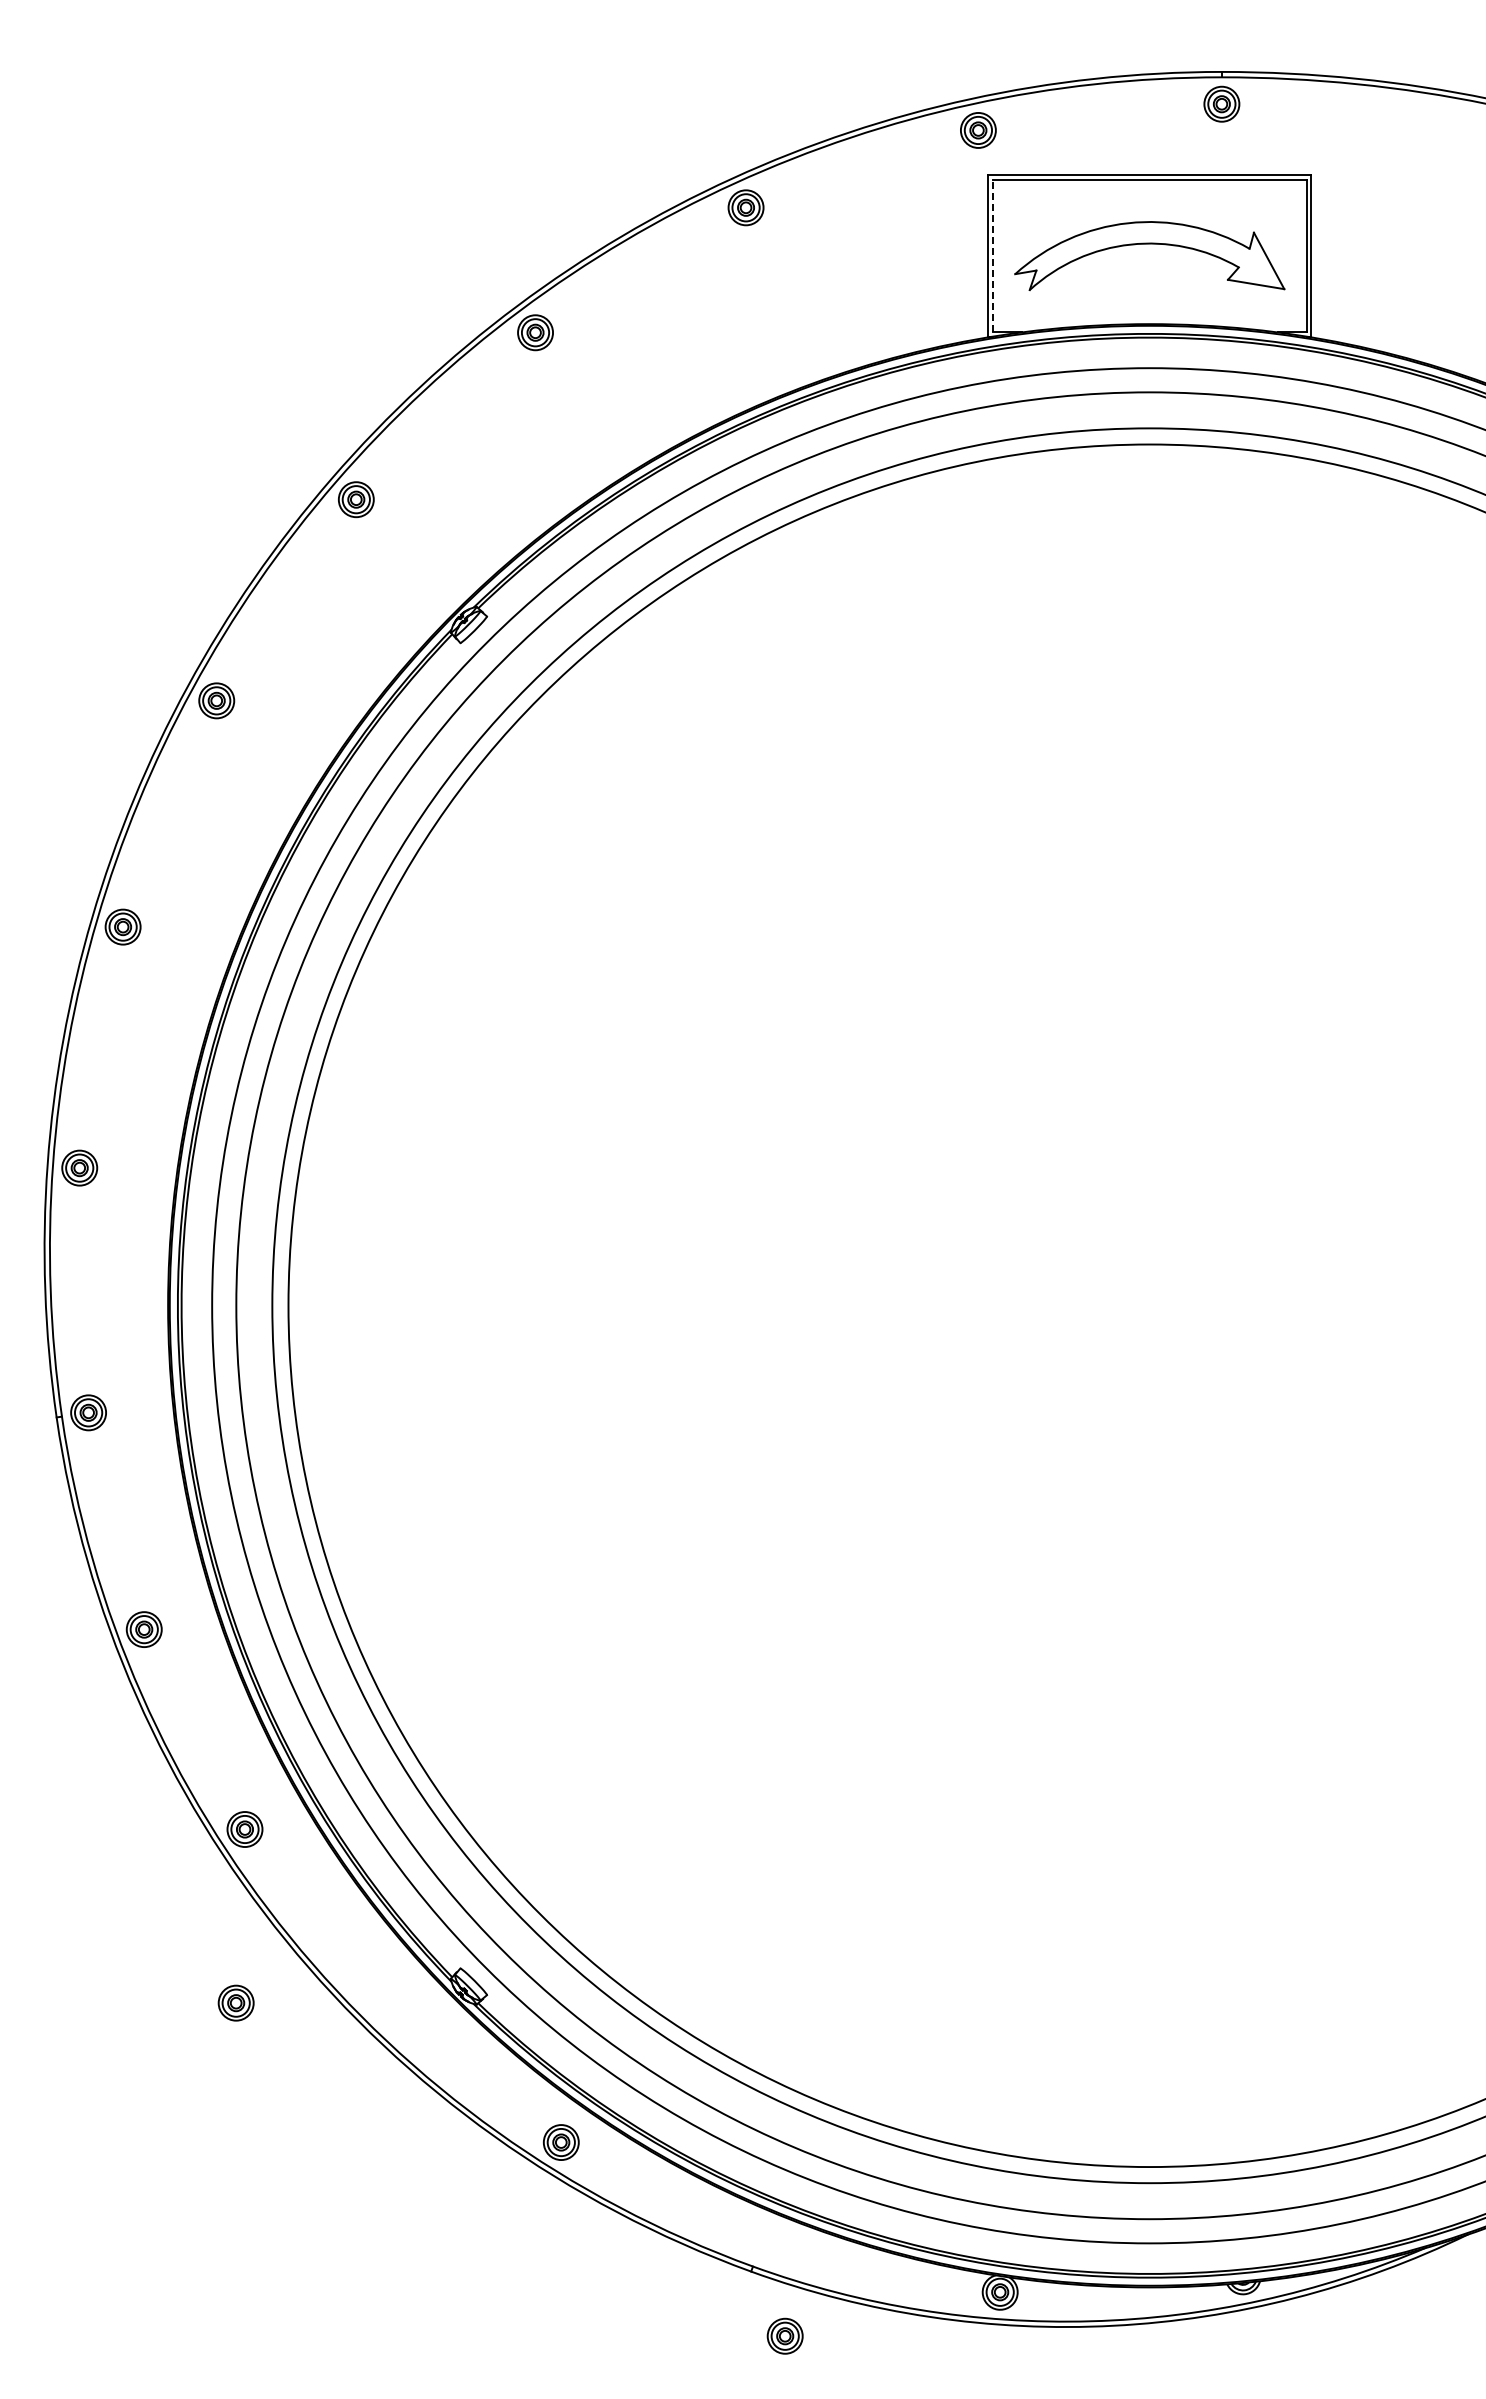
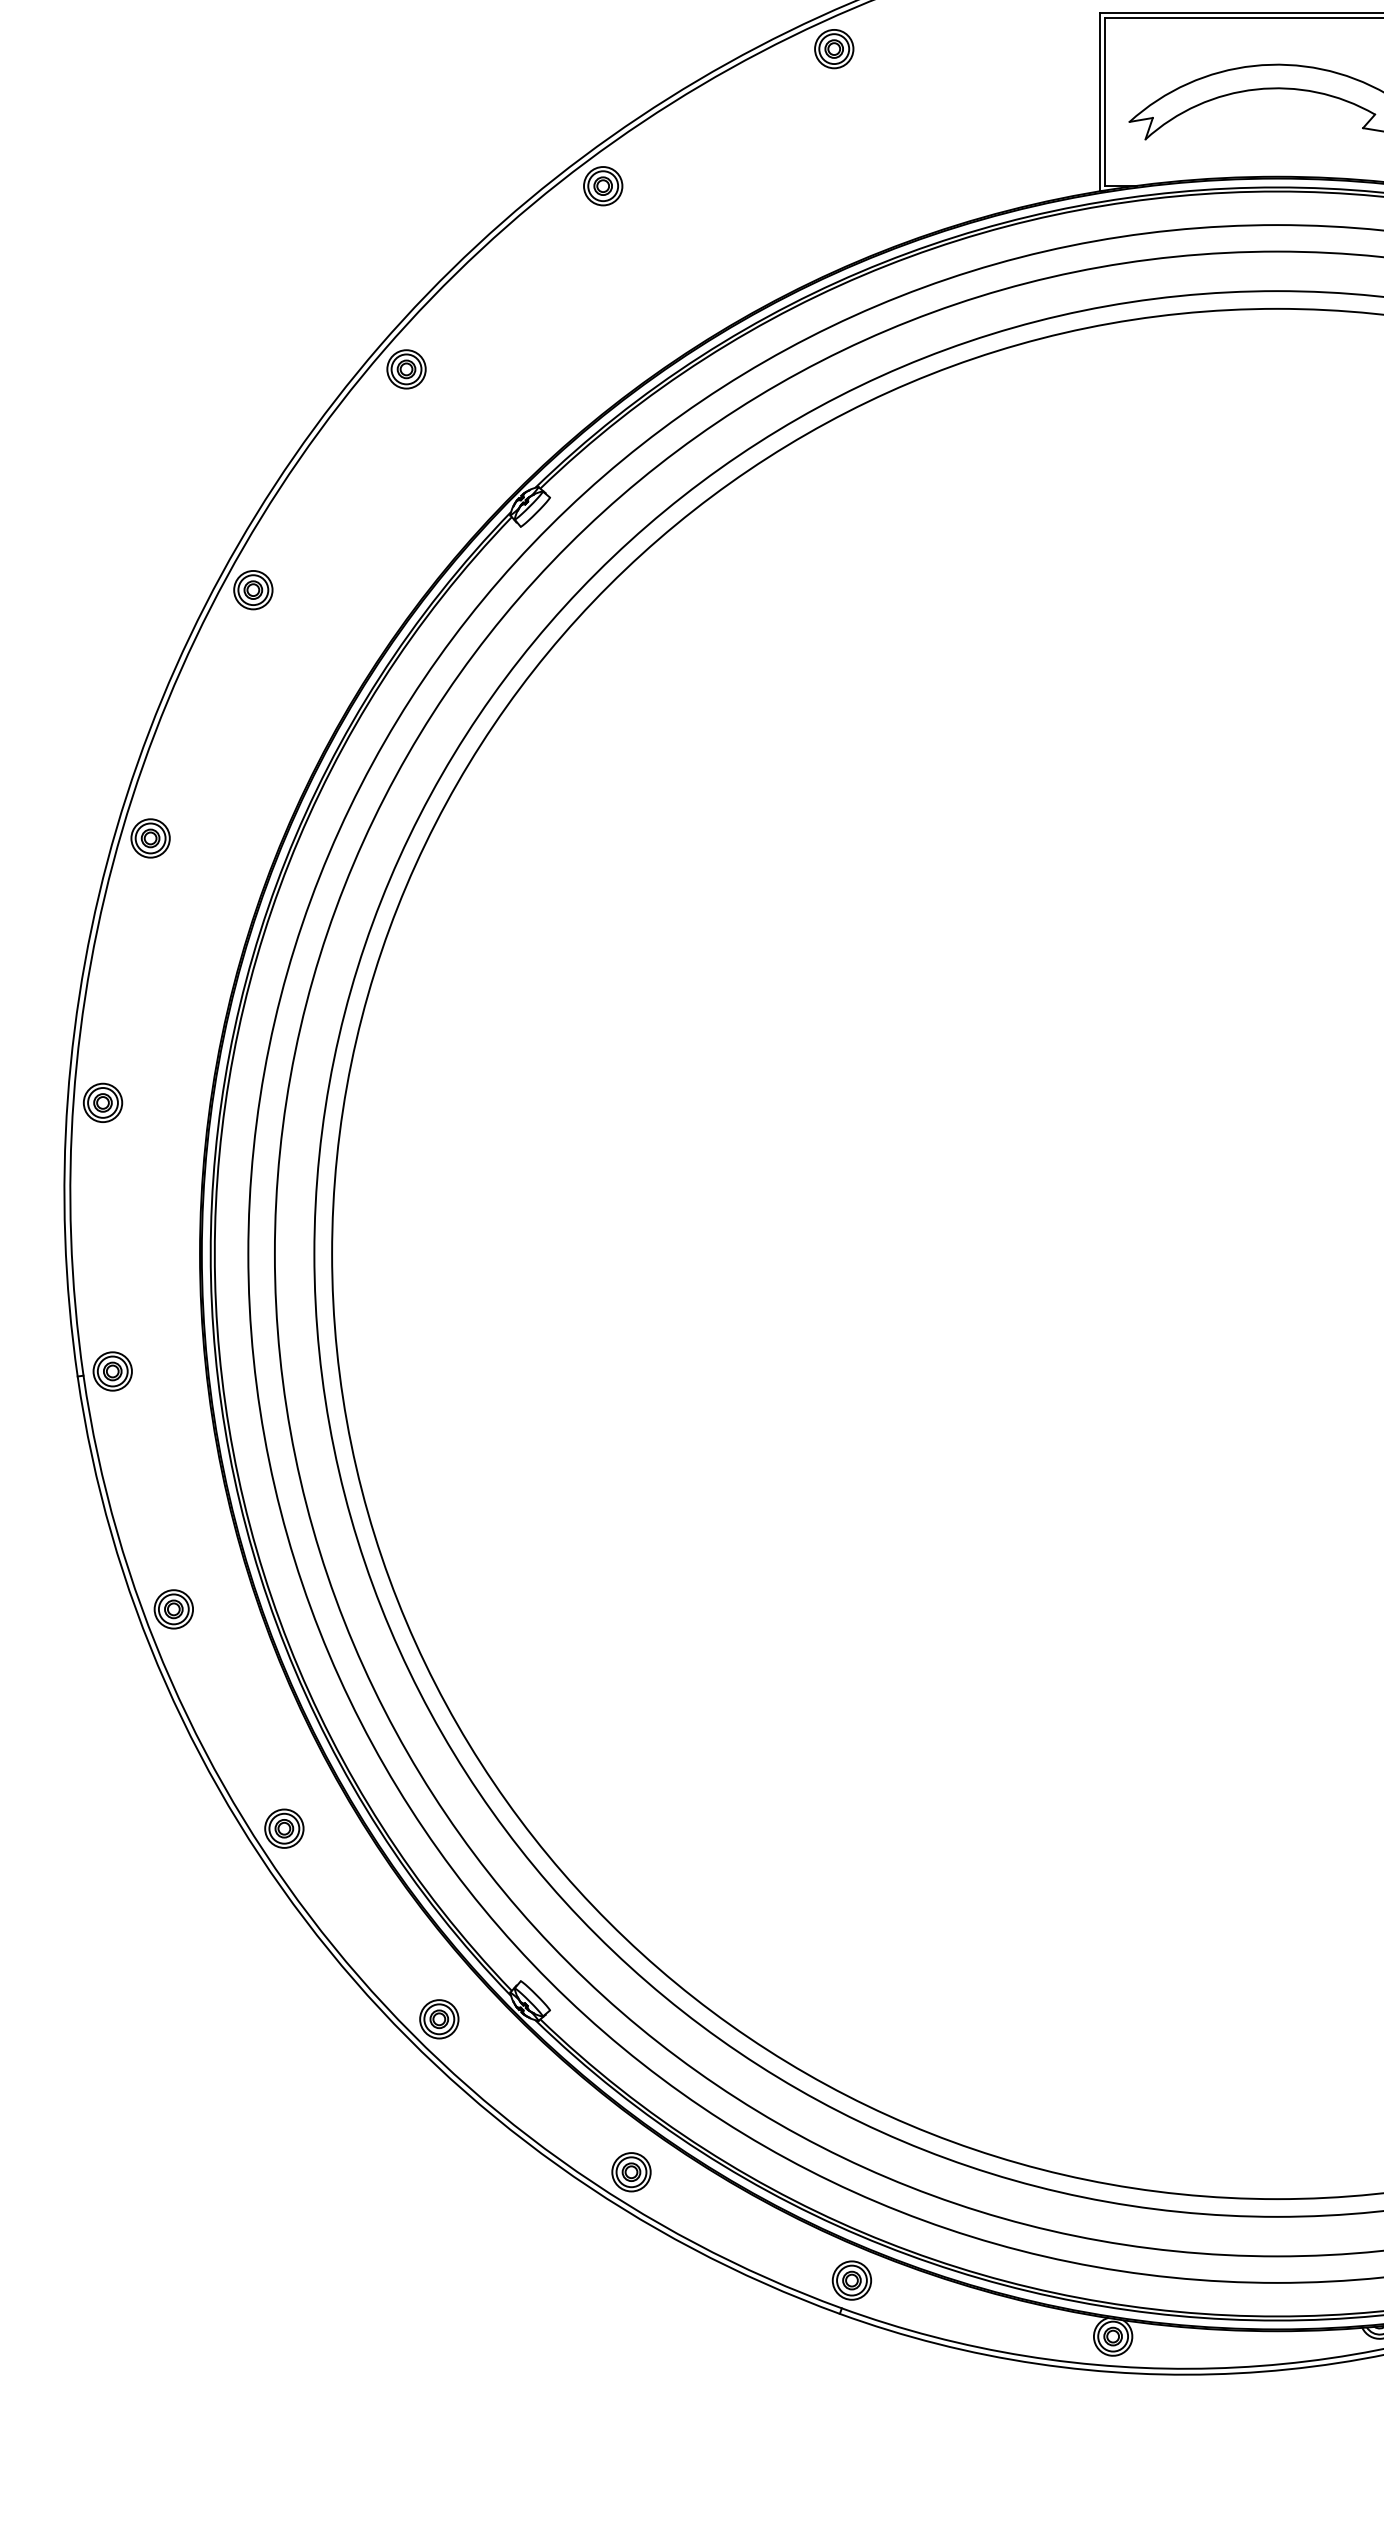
line: (992, 255) -> (1104, 101), dashed -> solid
part: (235, 2002) -> (438, 2018), moved
part: (784, 2335) -> (851, 2279), moved

